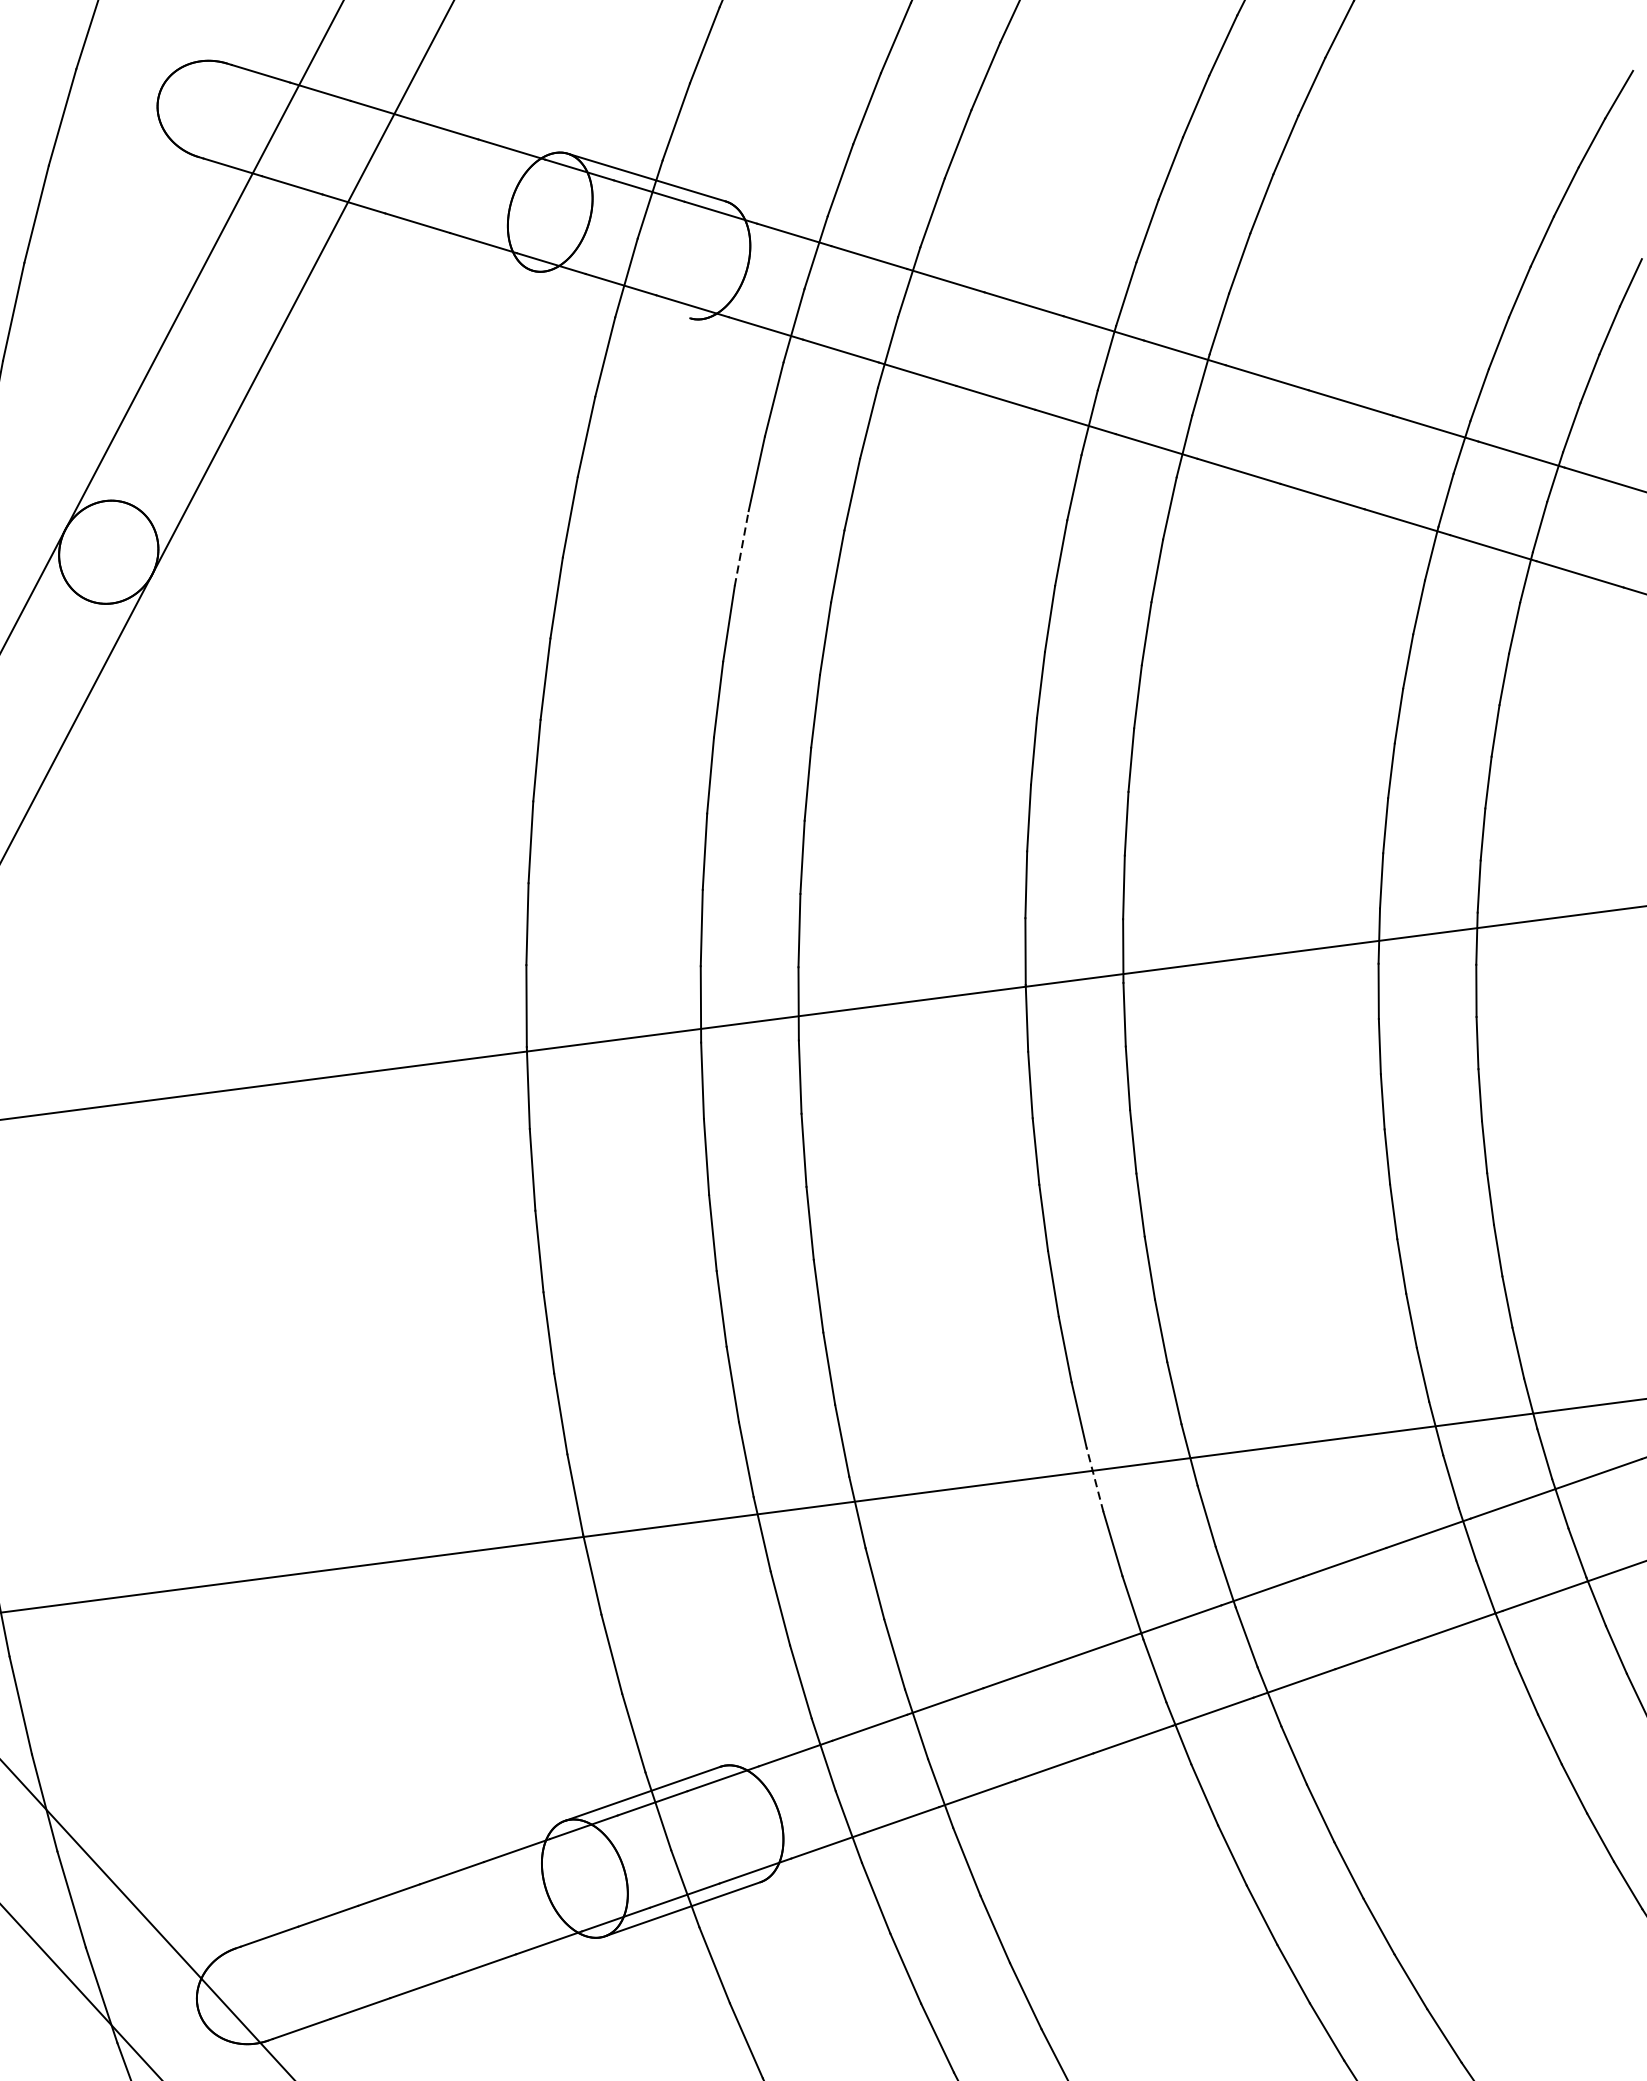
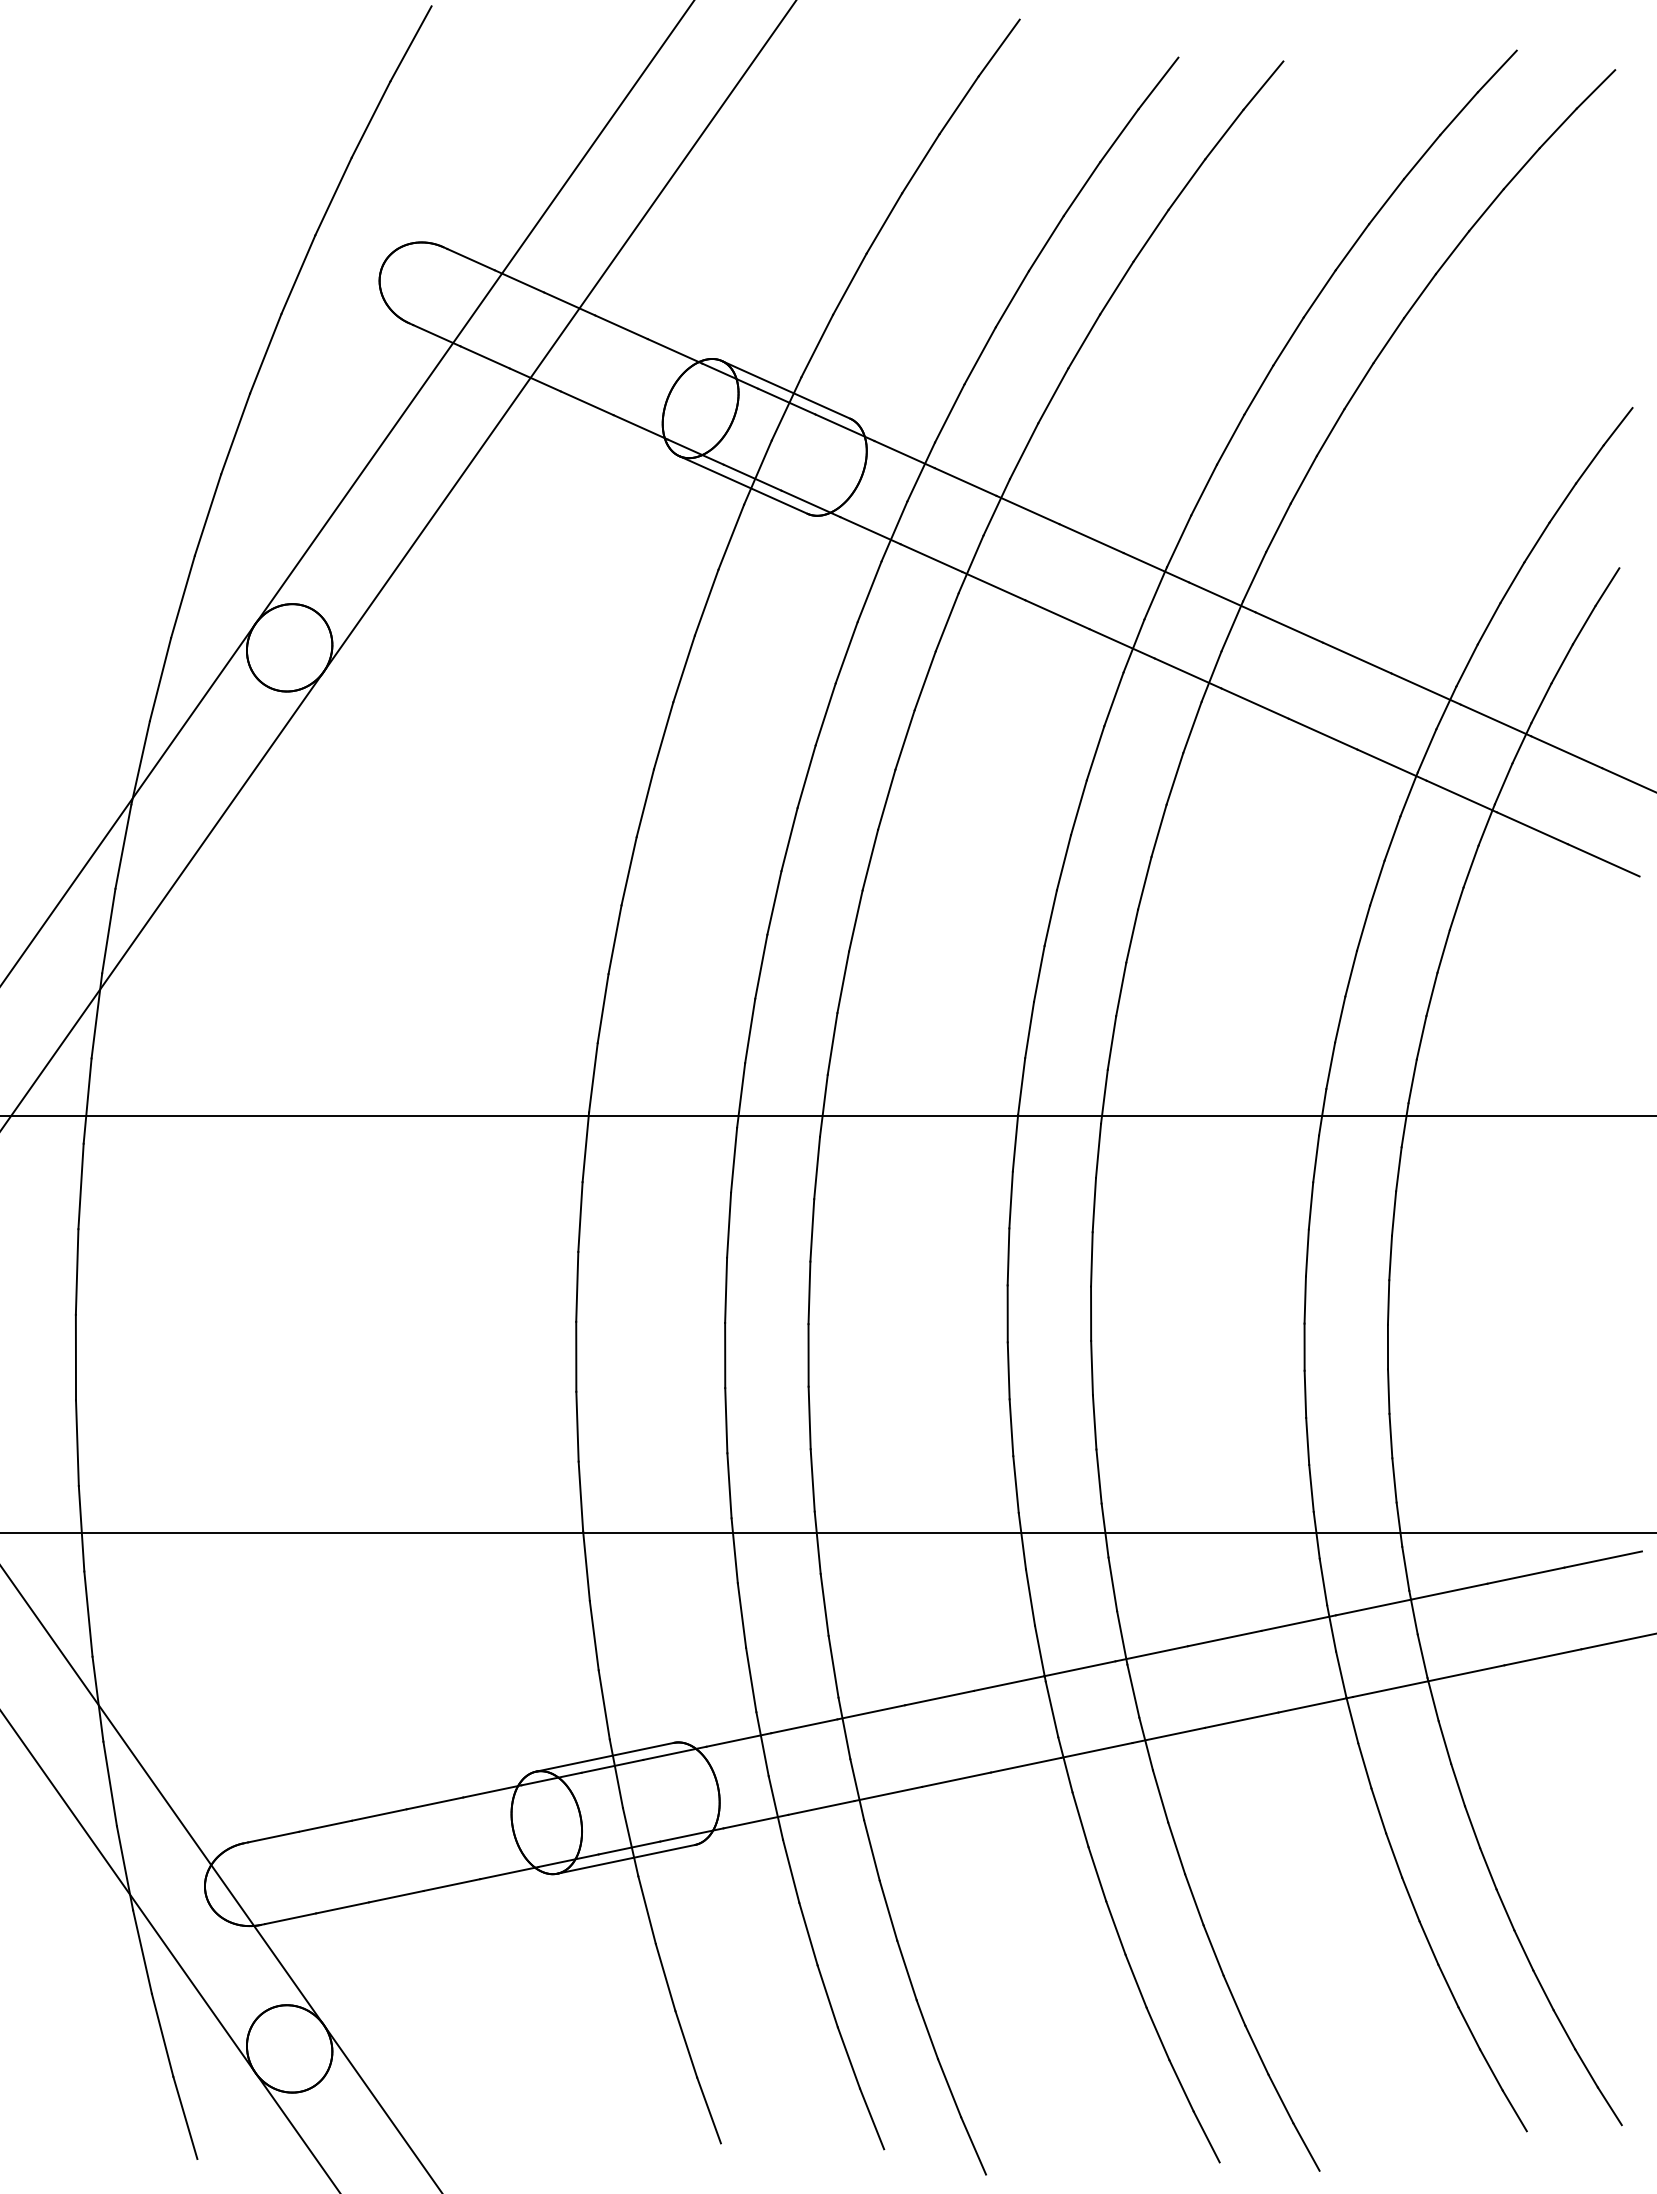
line: (611, 293) -> (743, 484), added
line: (741, 548) -> (825, 714), dashed -> solid
line: (1095, 1478) -> (1022, 1540), dashed -> solid

